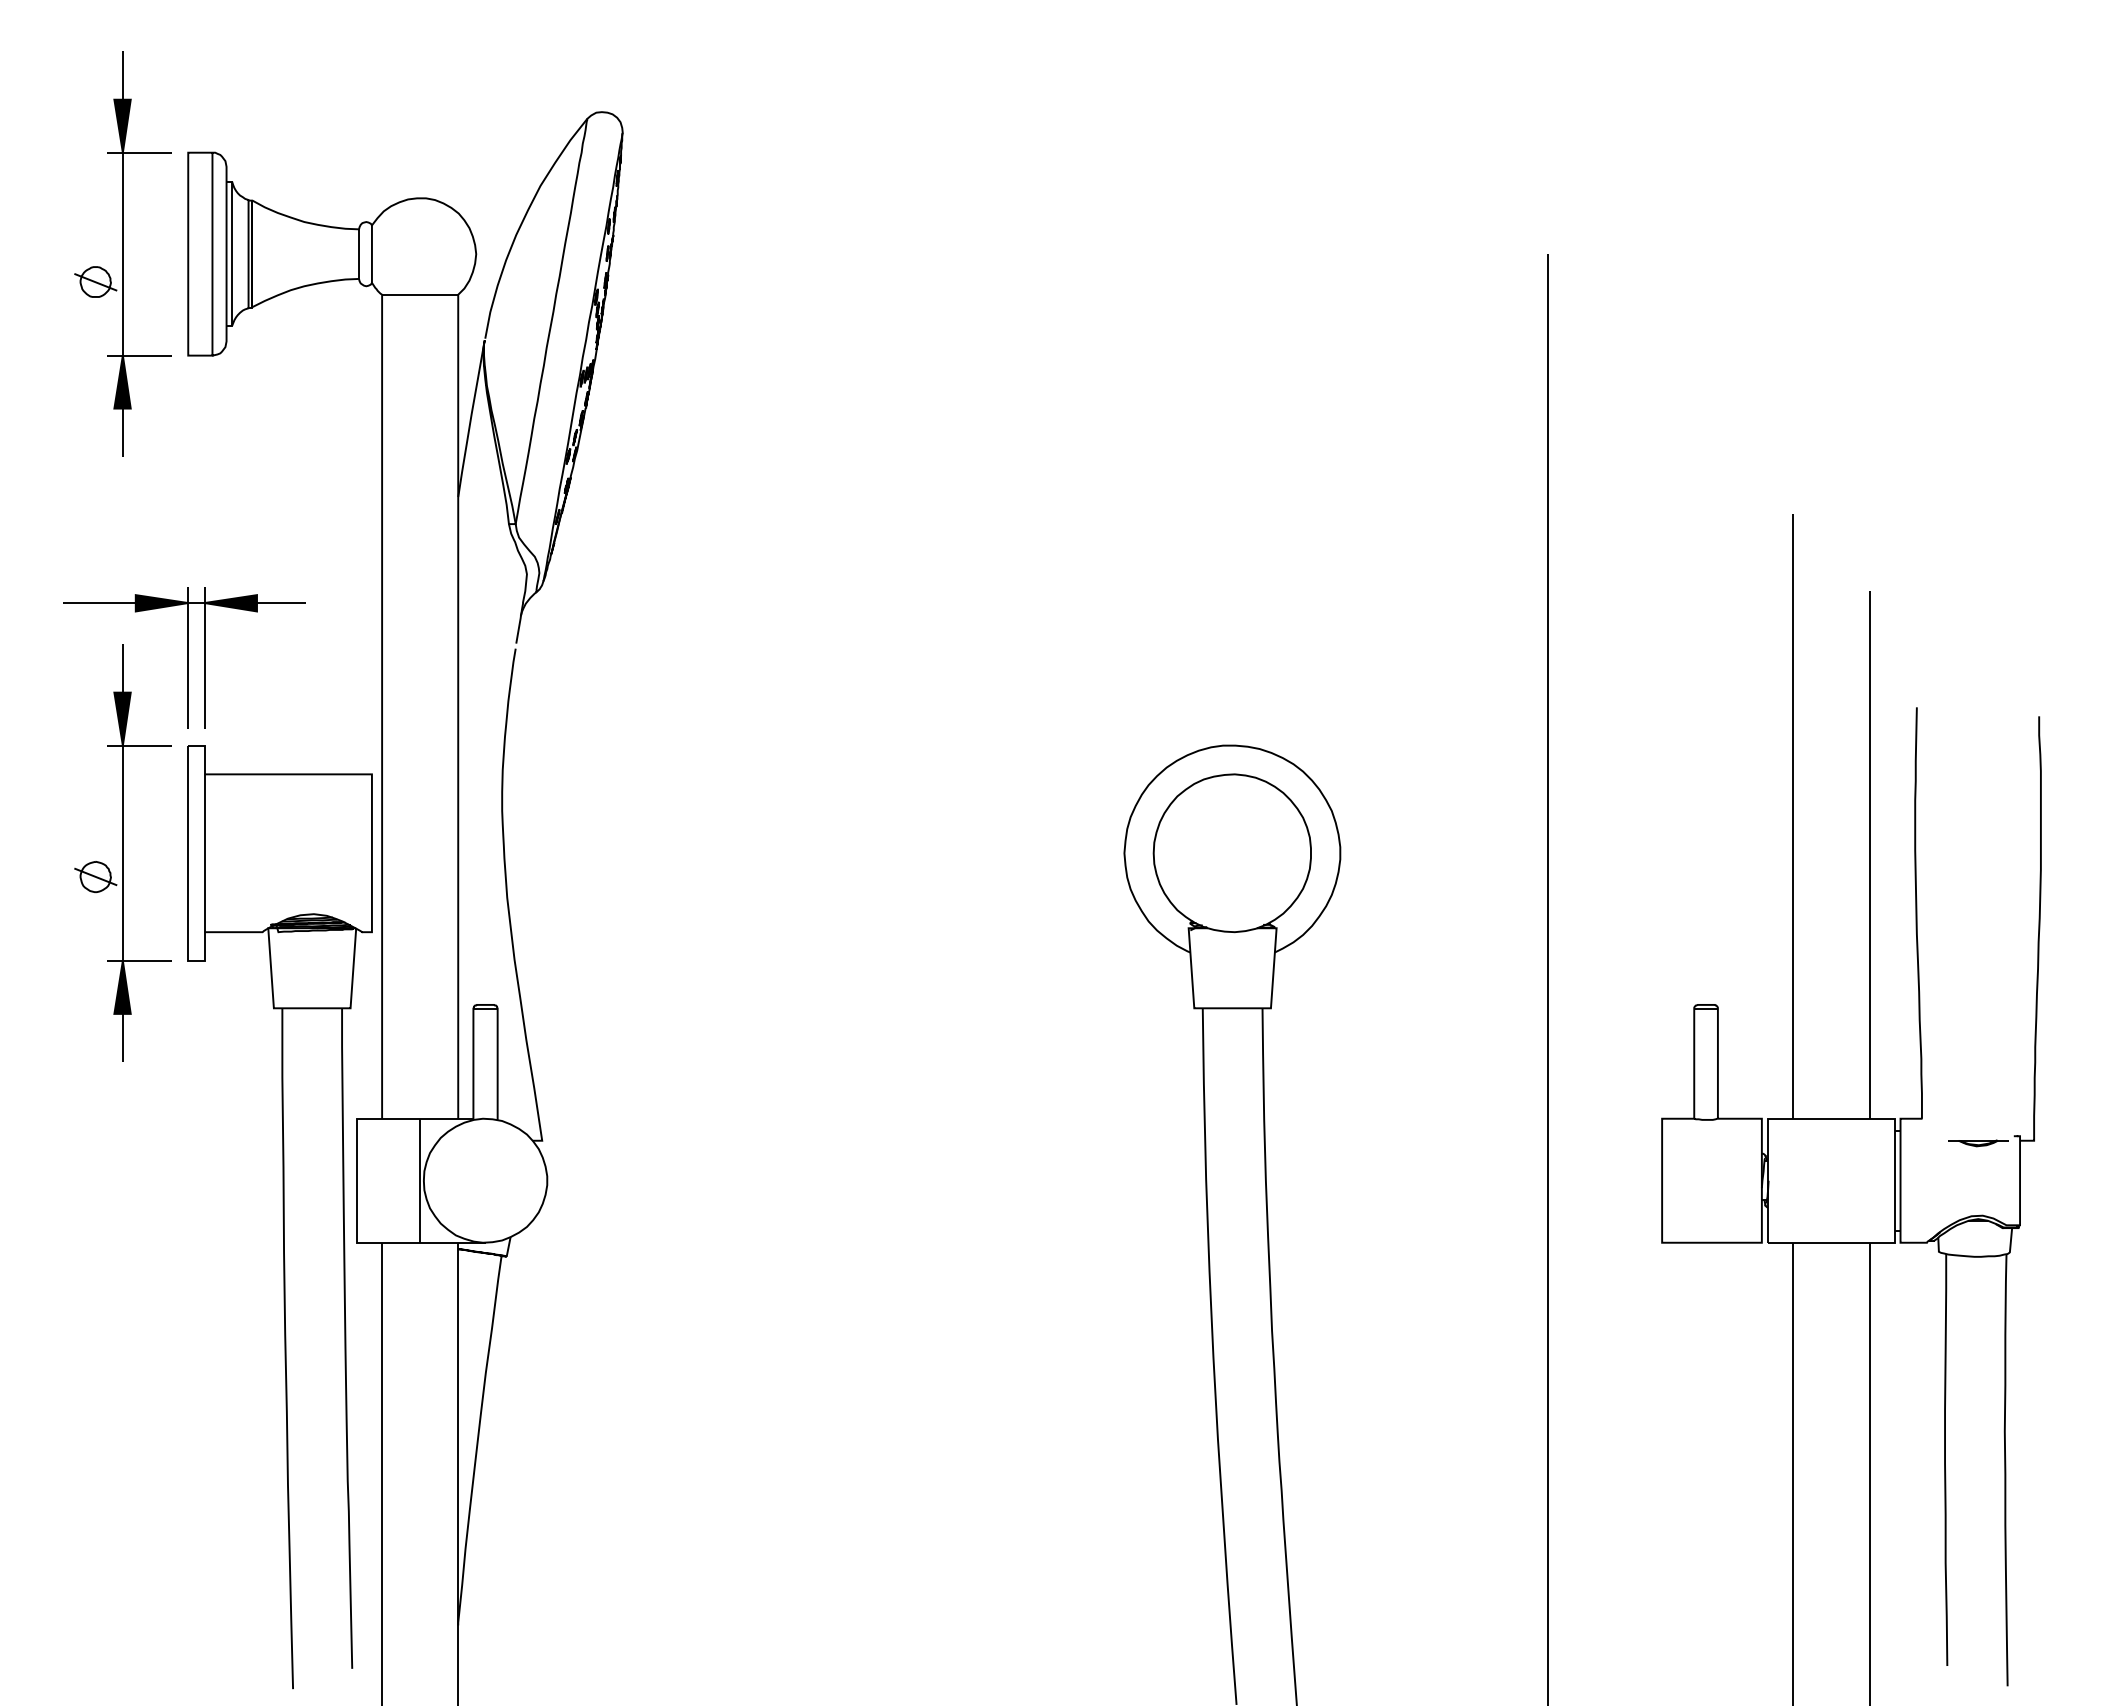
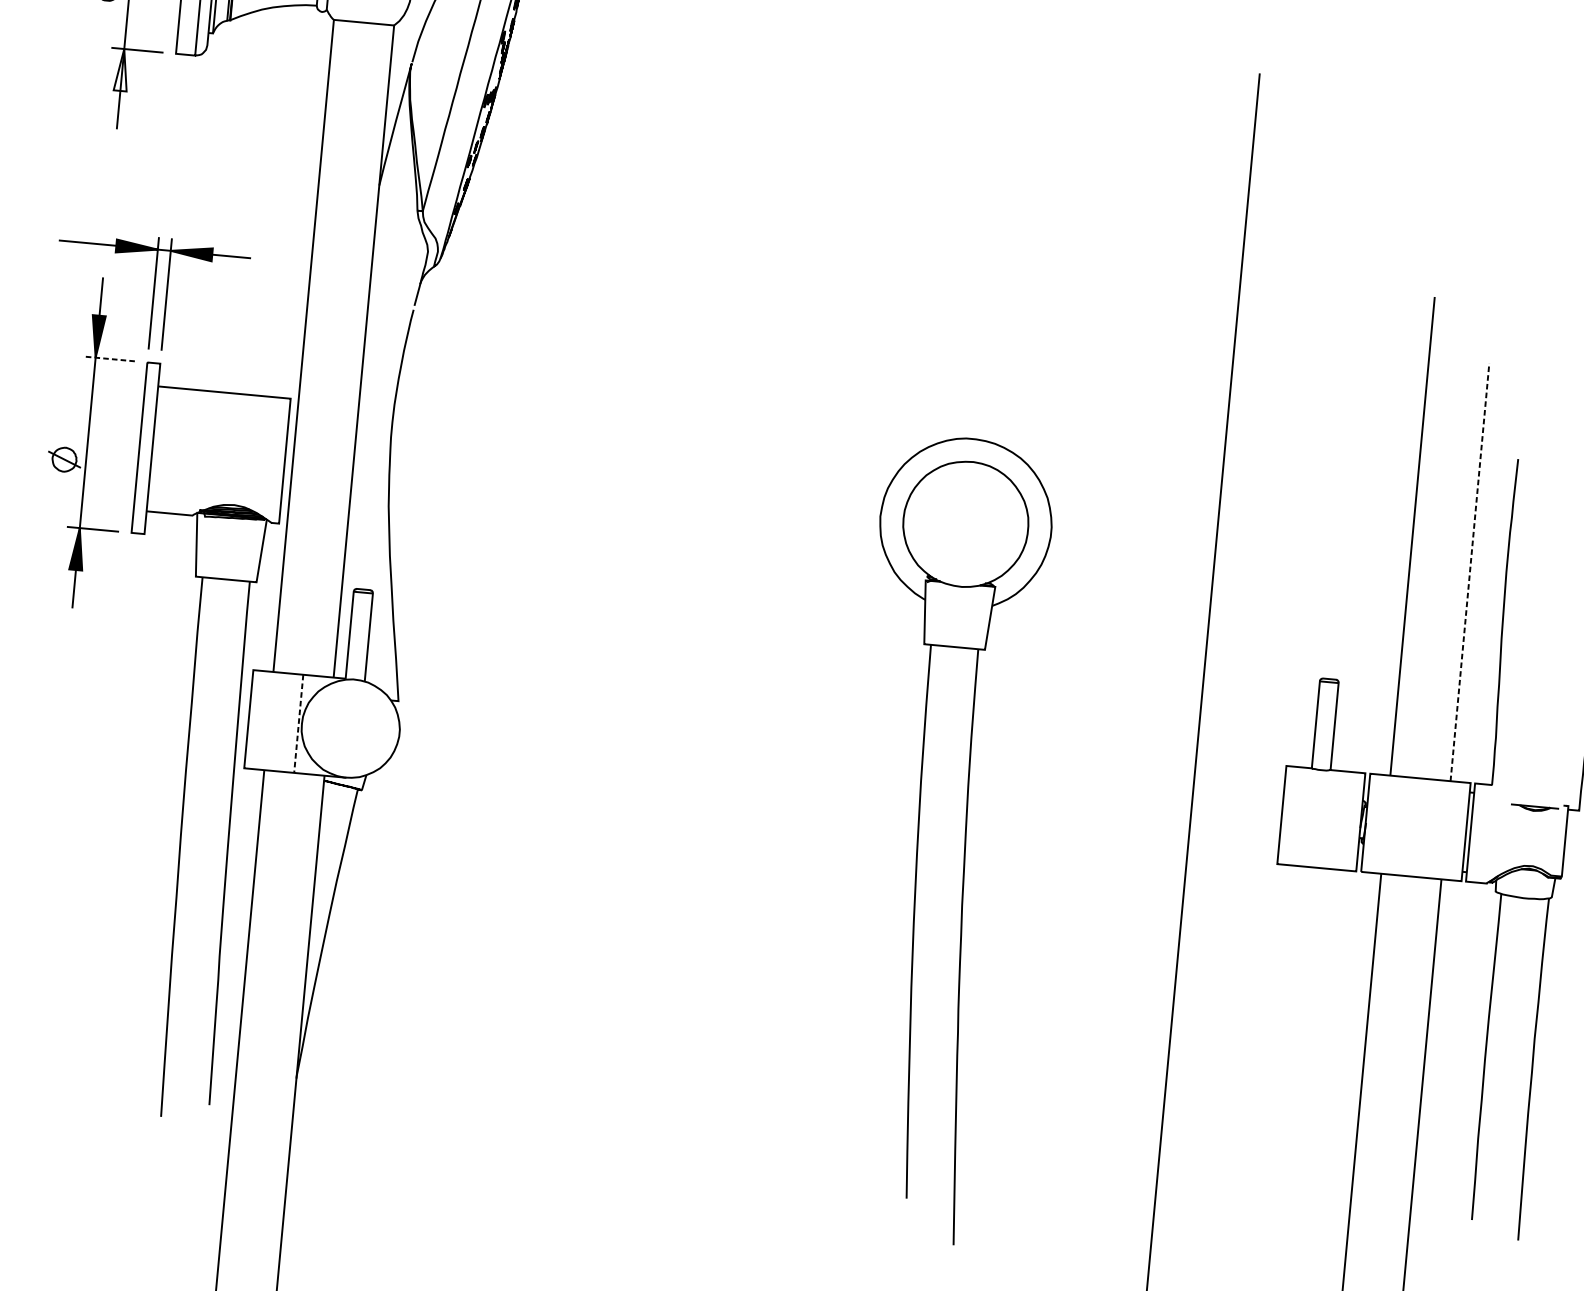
fill: (122, 381) -> (122, 69), removed
line: (139, 745) -> (108, 358), solid -> dashed
line: (1869, 854) -> (1469, 572), solid -> dashed
line: (419, 1181) -> (298, 724), solid -> dashed

